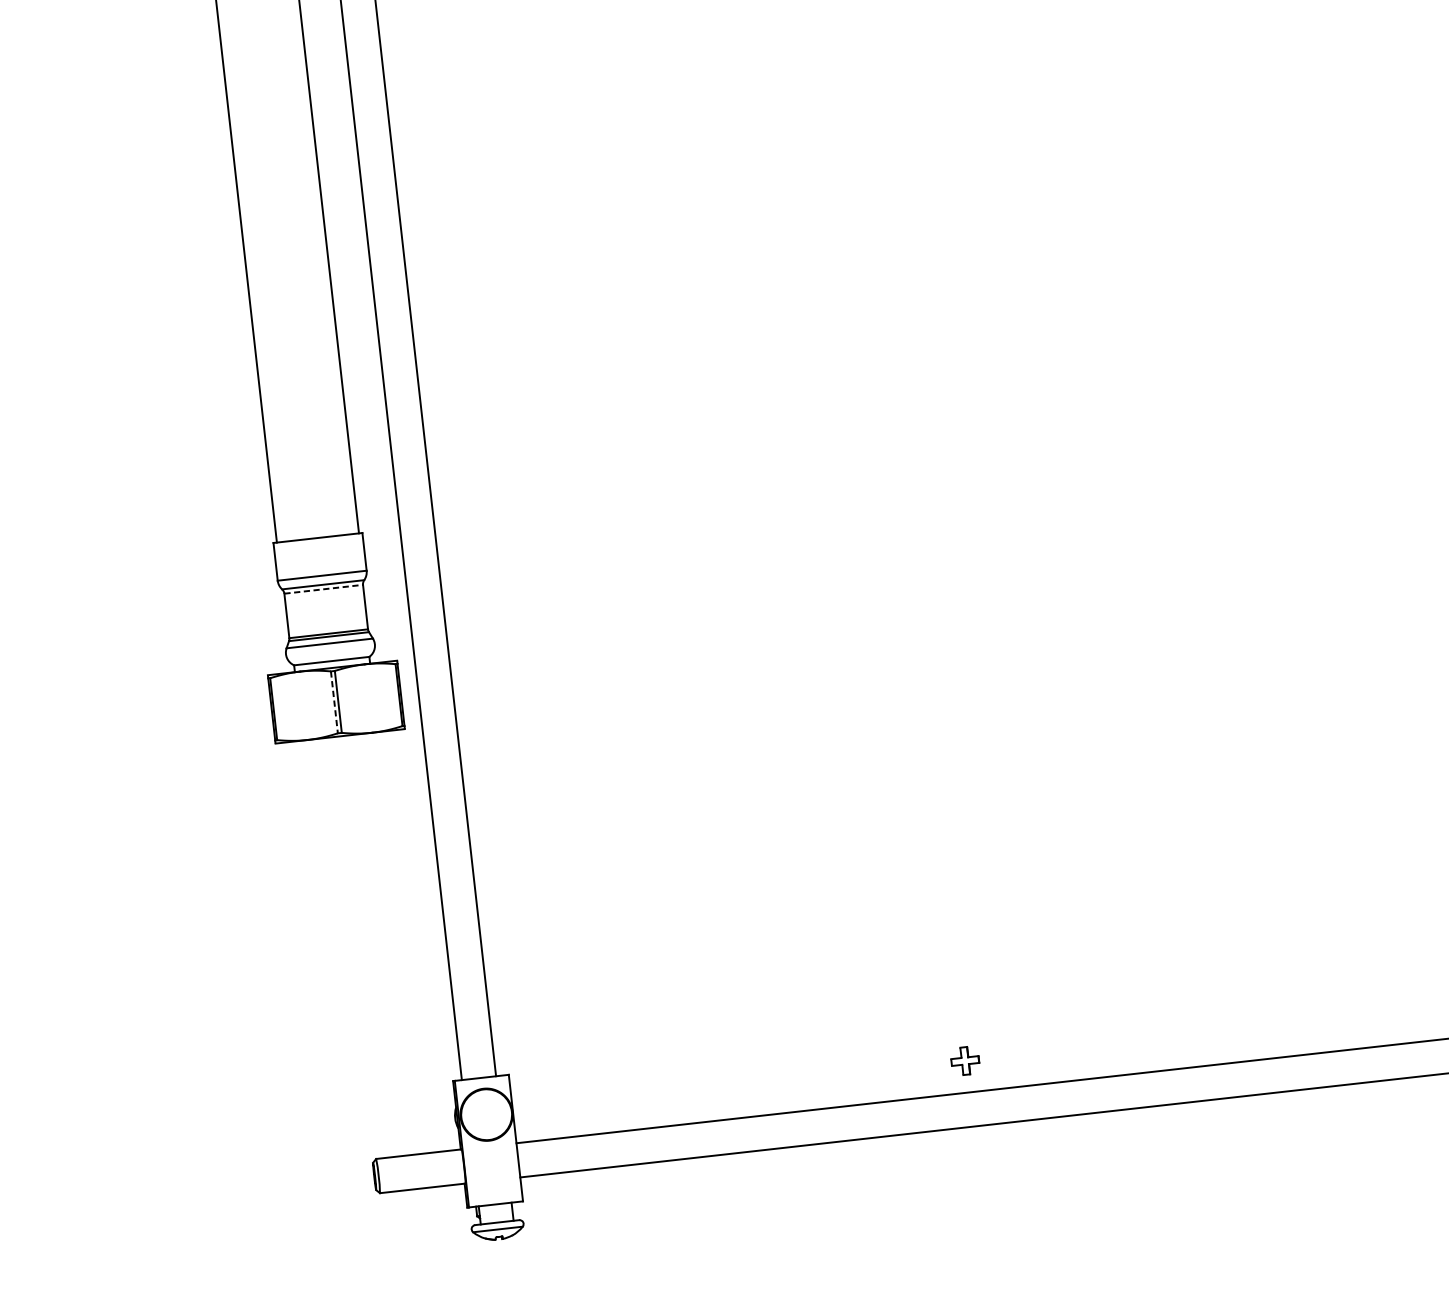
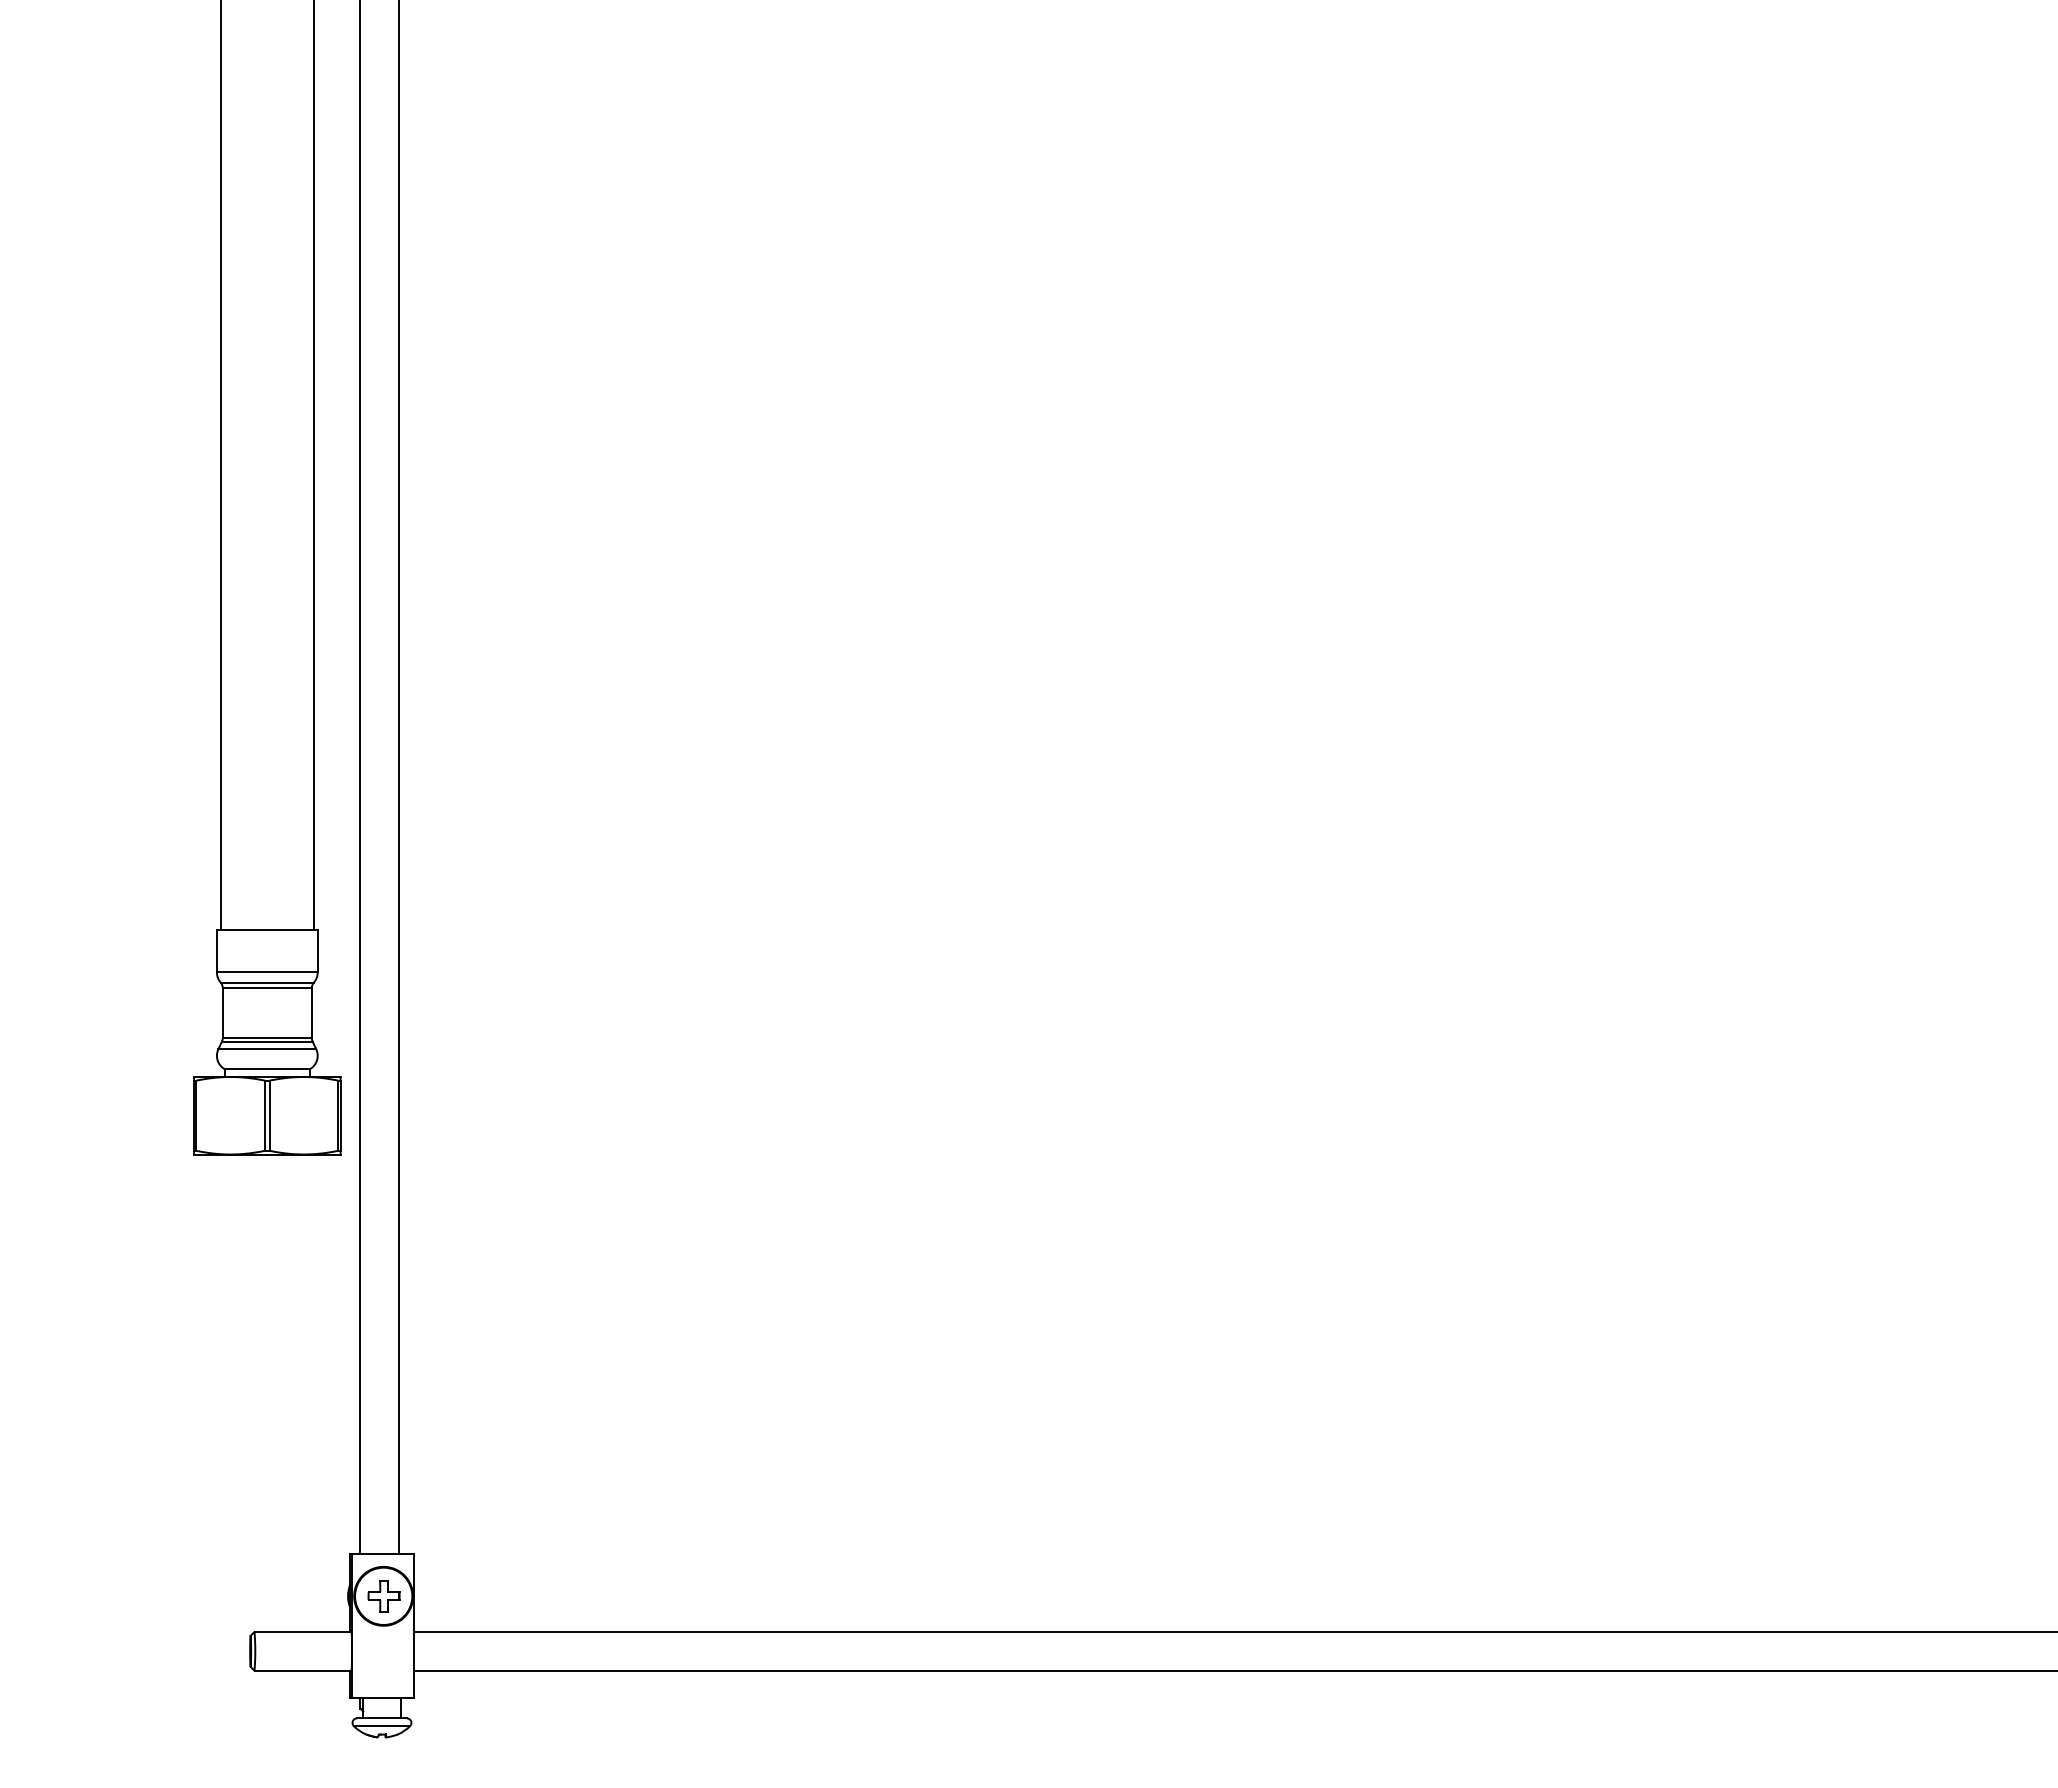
line: (323, 588) -> (267, 987), dashed -> solid
line: (334, 703) -> (265, 1116), dashed -> solid
part: (964, 1061) -> (383, 1596), moved

